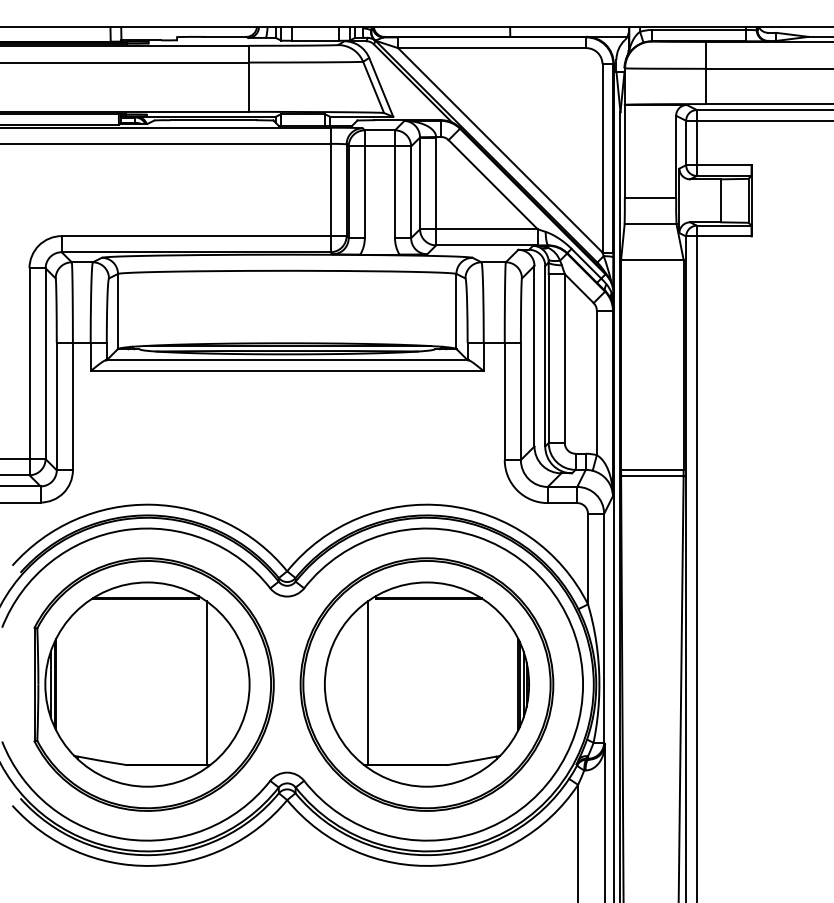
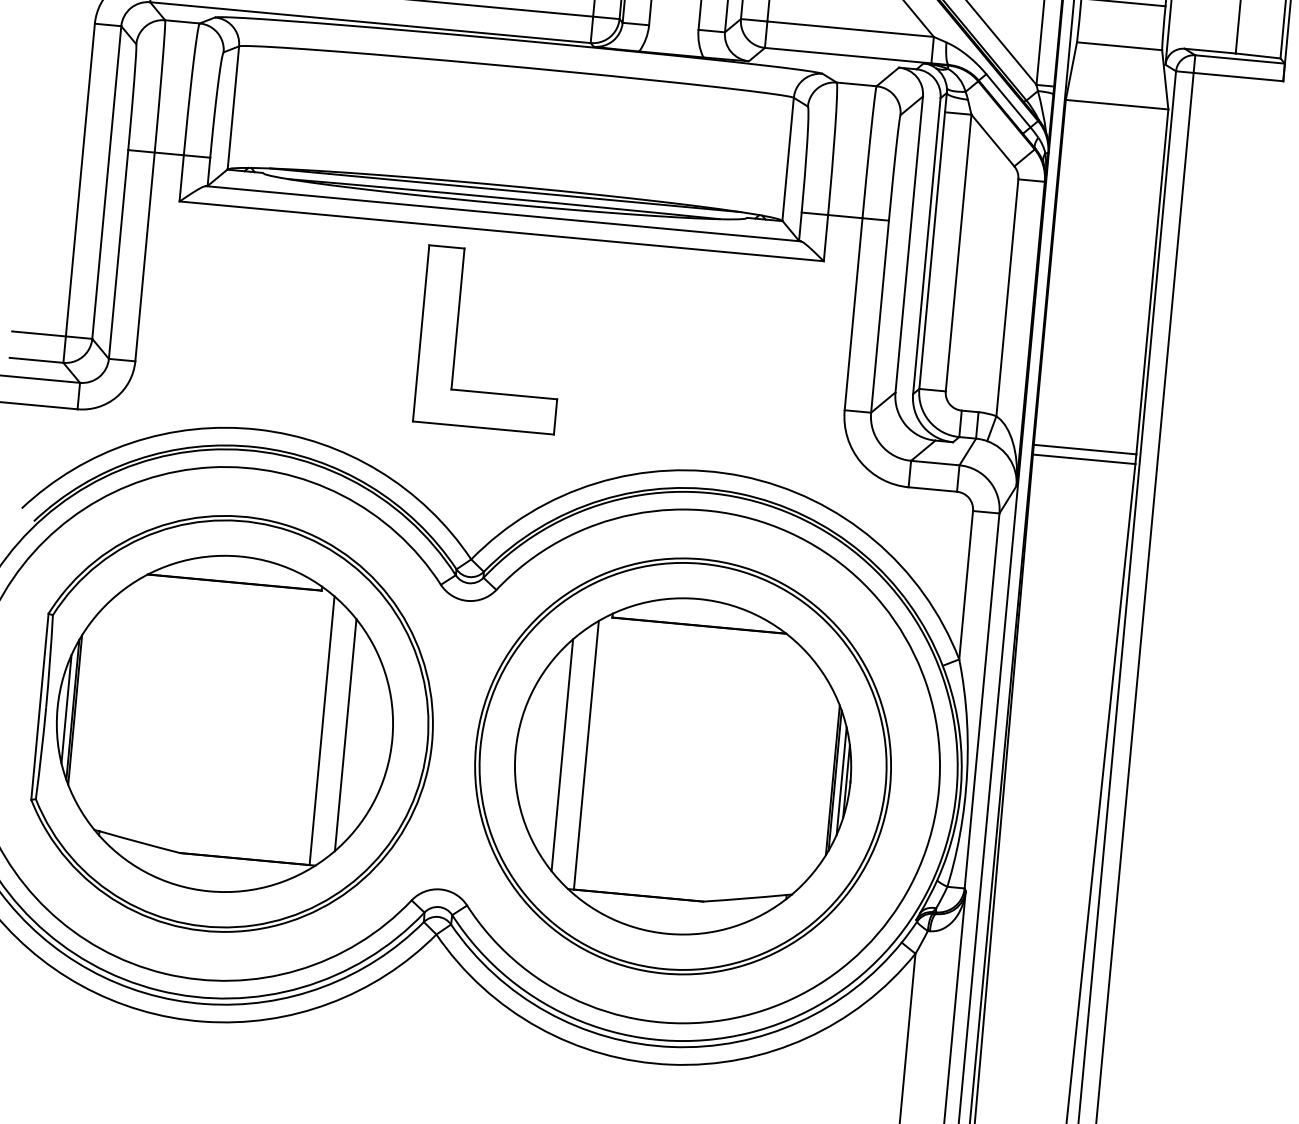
part: (266, 437) -> (457, 337), added
line: (221, 684) -> (346, 735), added
line: (353, 684) -> (562, 755), added

